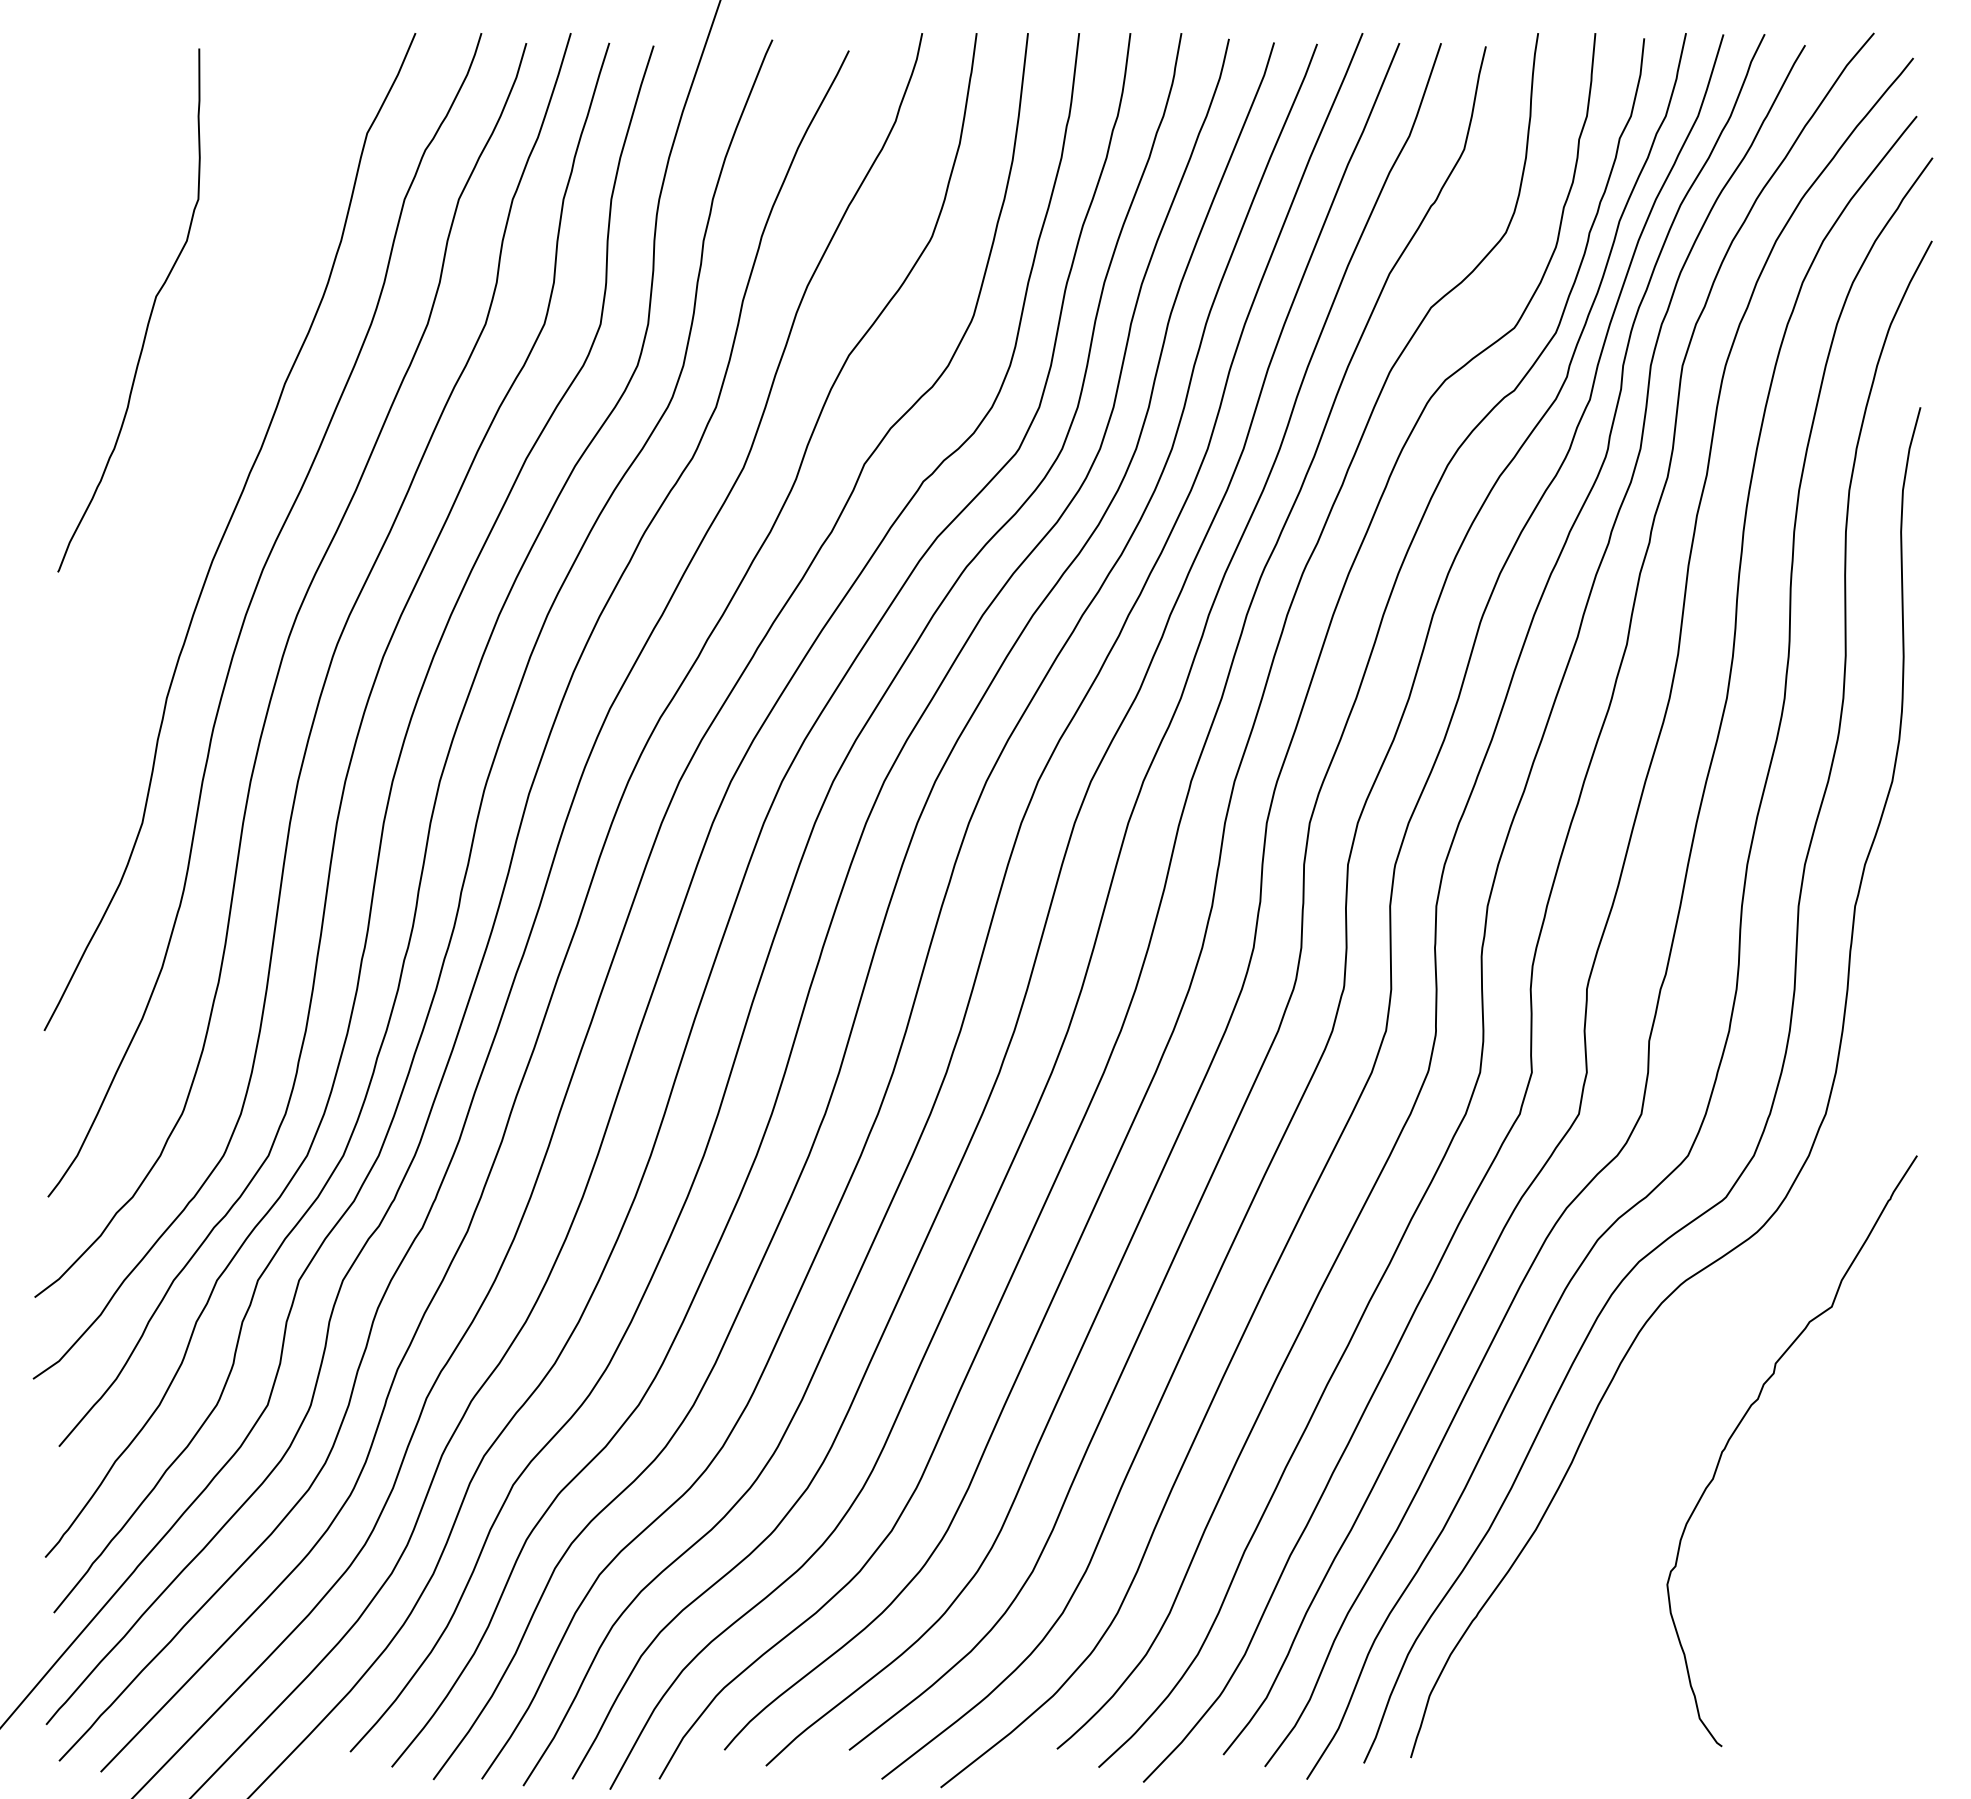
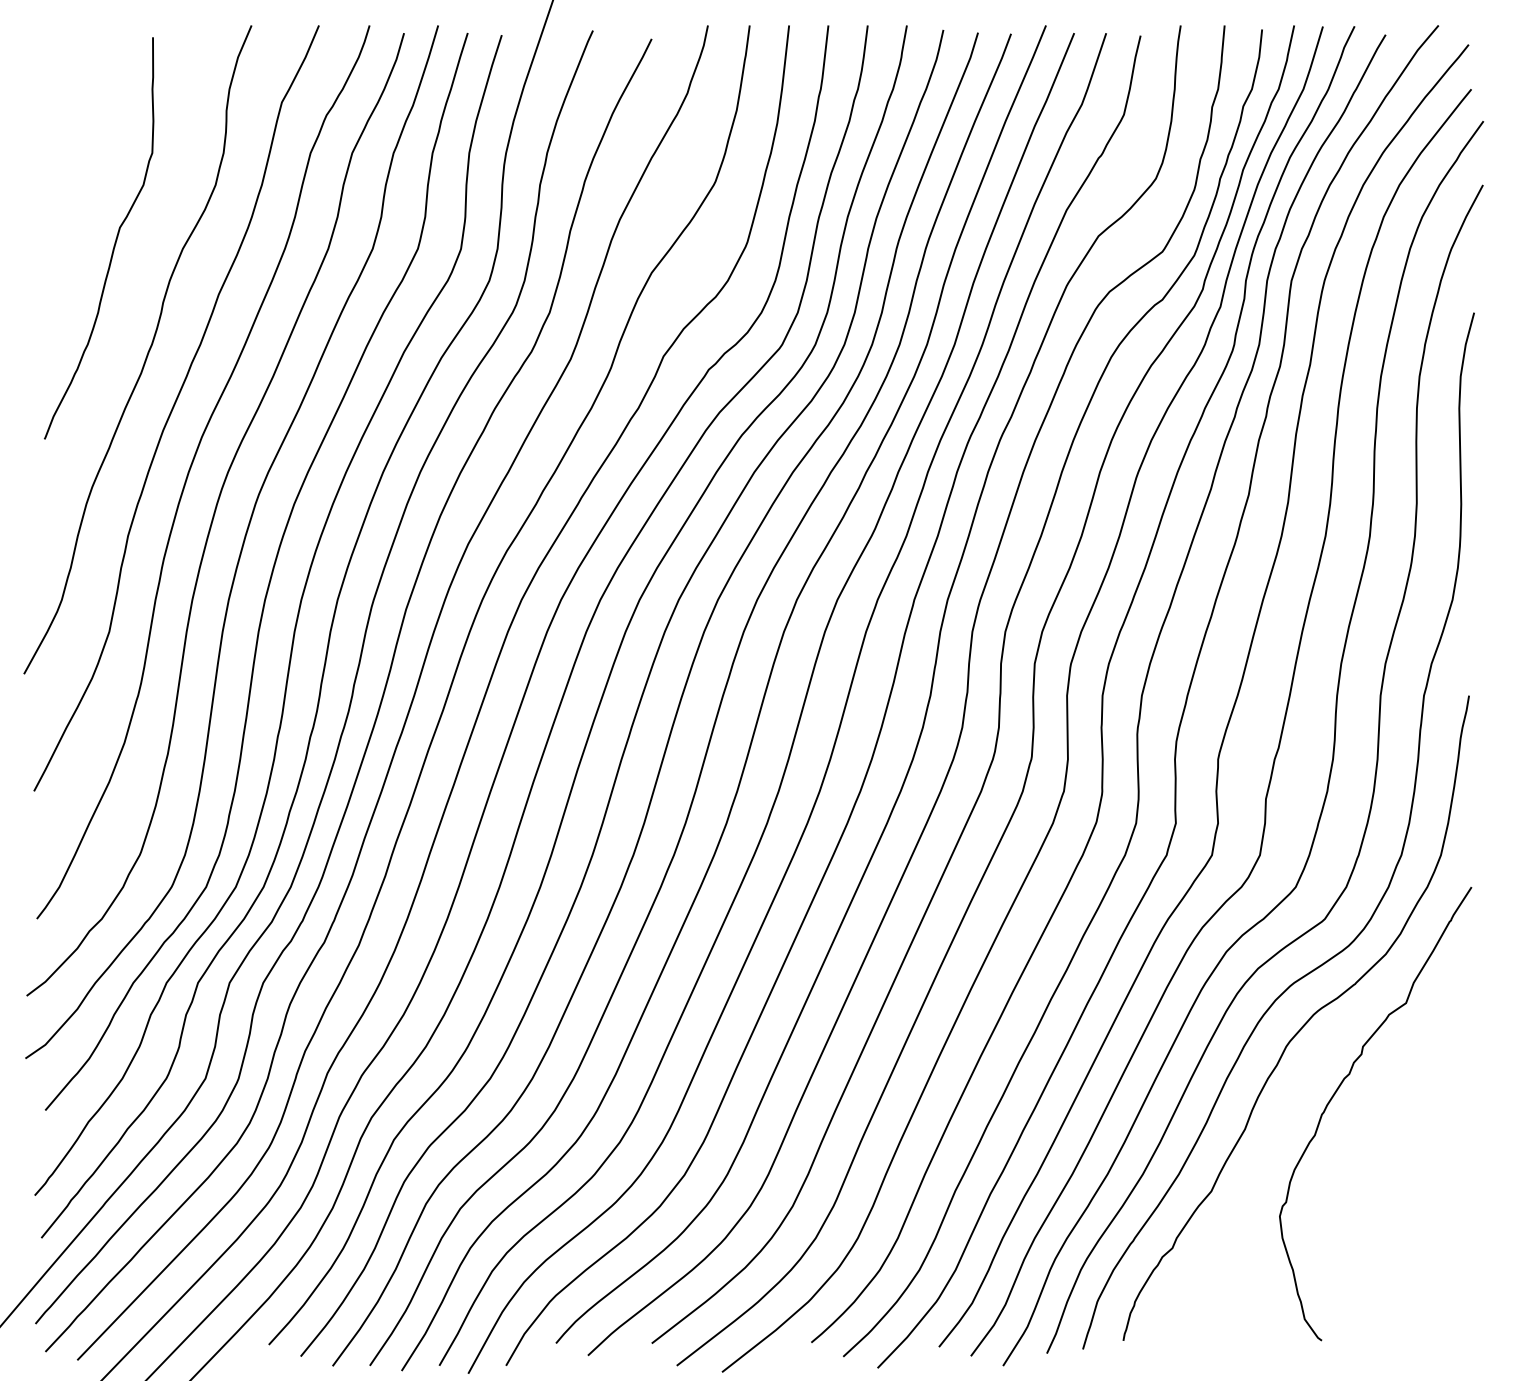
curve: (192, 457) -> (147, 351), added
curve: (1698, 1334) -> (1303, 1024), added

